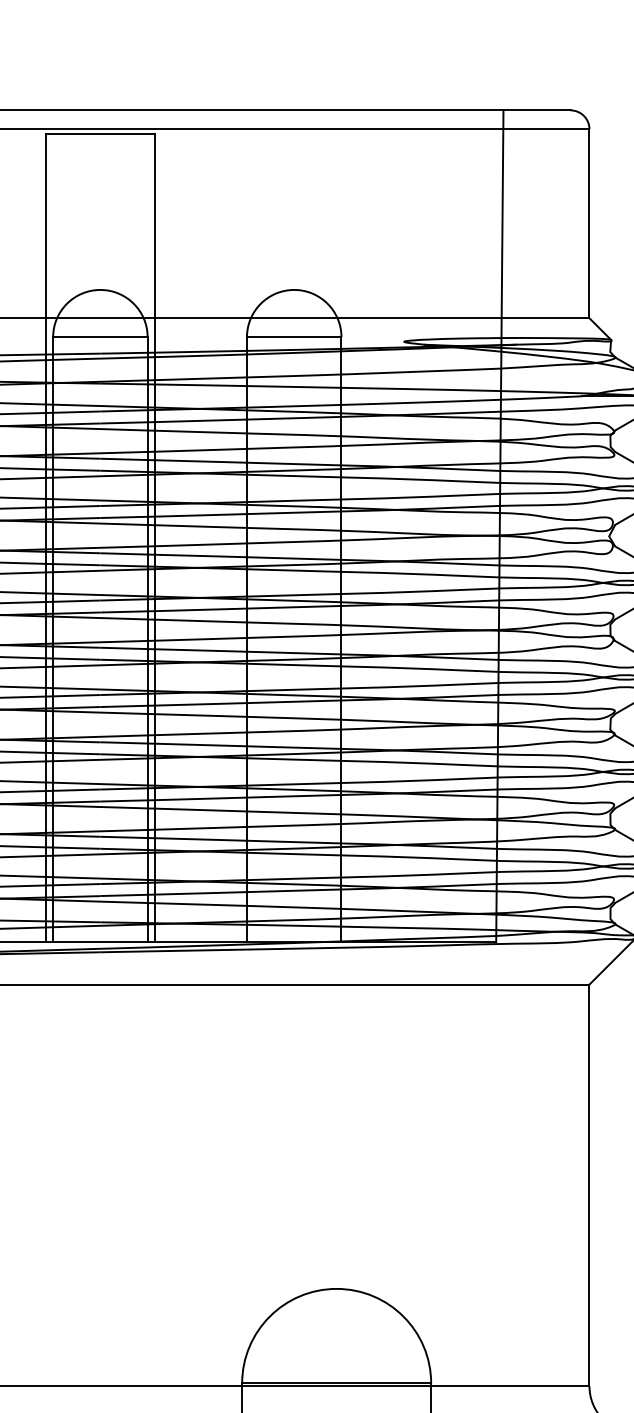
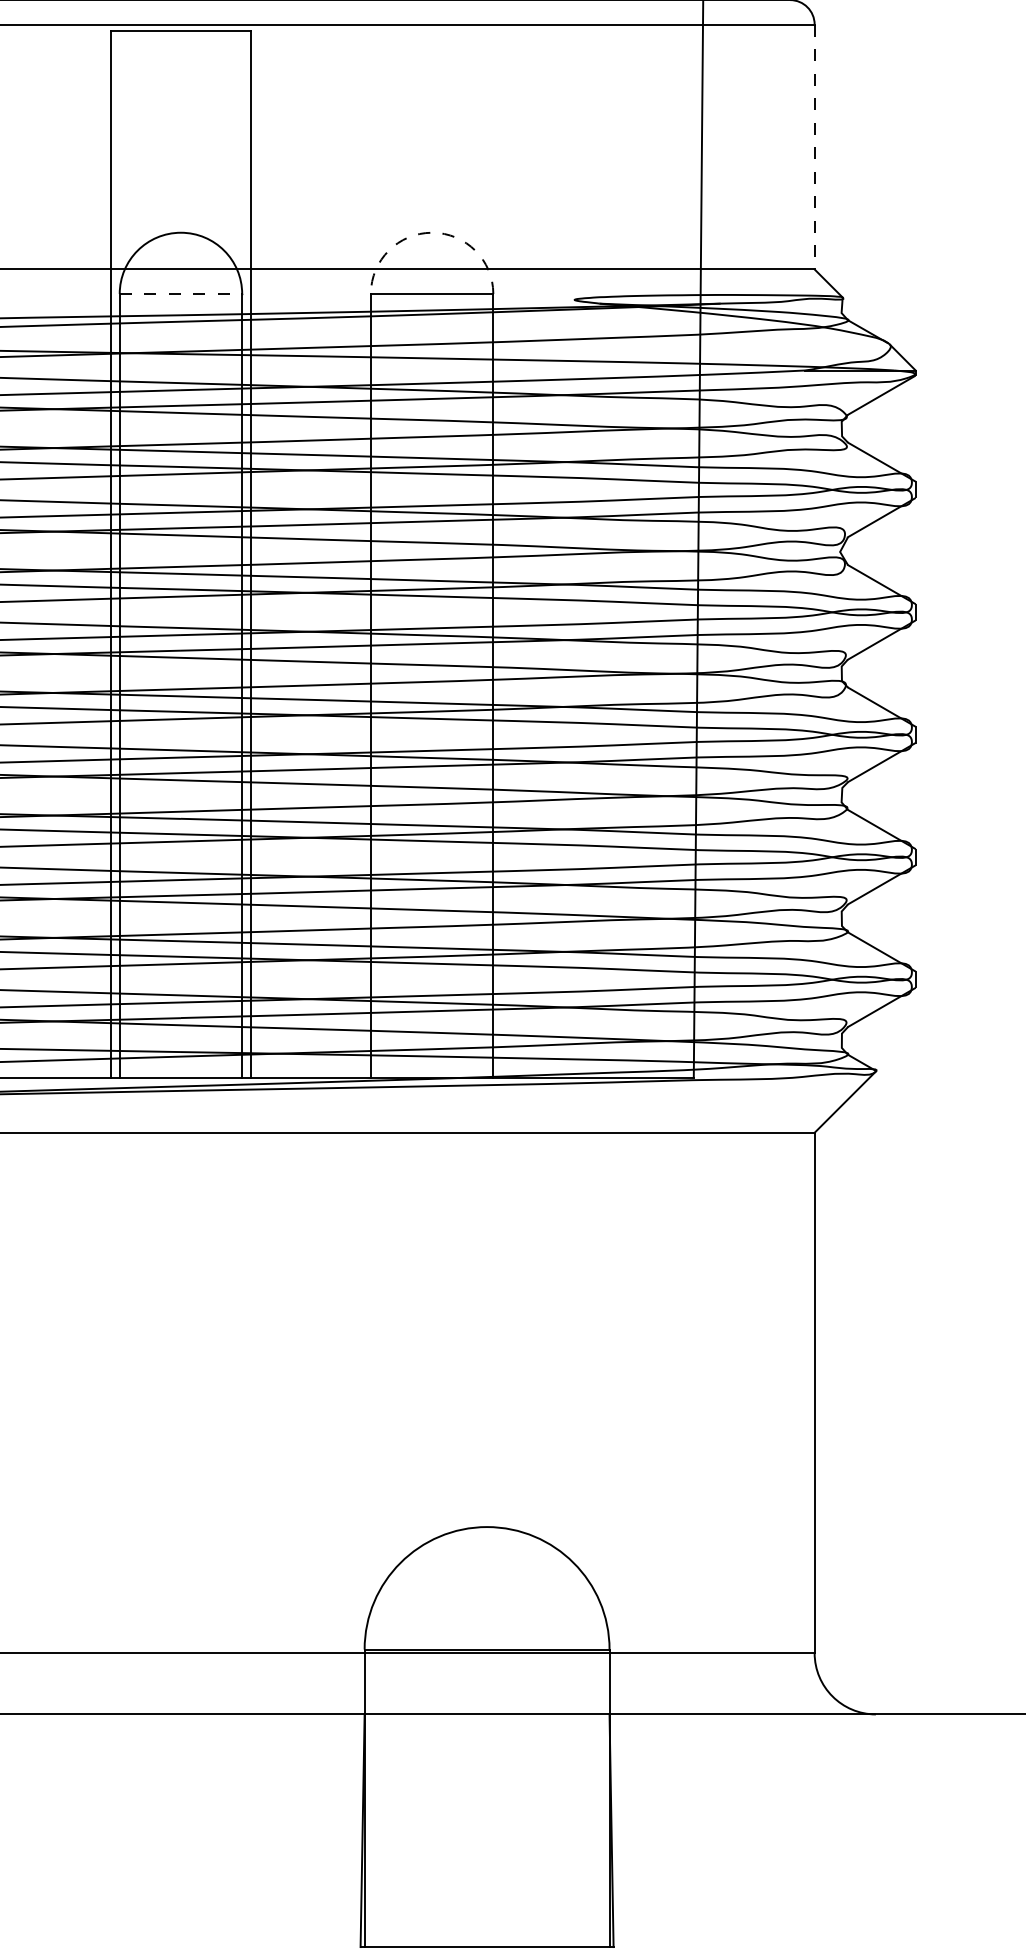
line: (589, 224) -> (814, 147), solid -> dashed
arc: (294, 289) -> (432, 232), solid -> dashed
line: (100, 336) -> (181, 293), solid -> dashed

